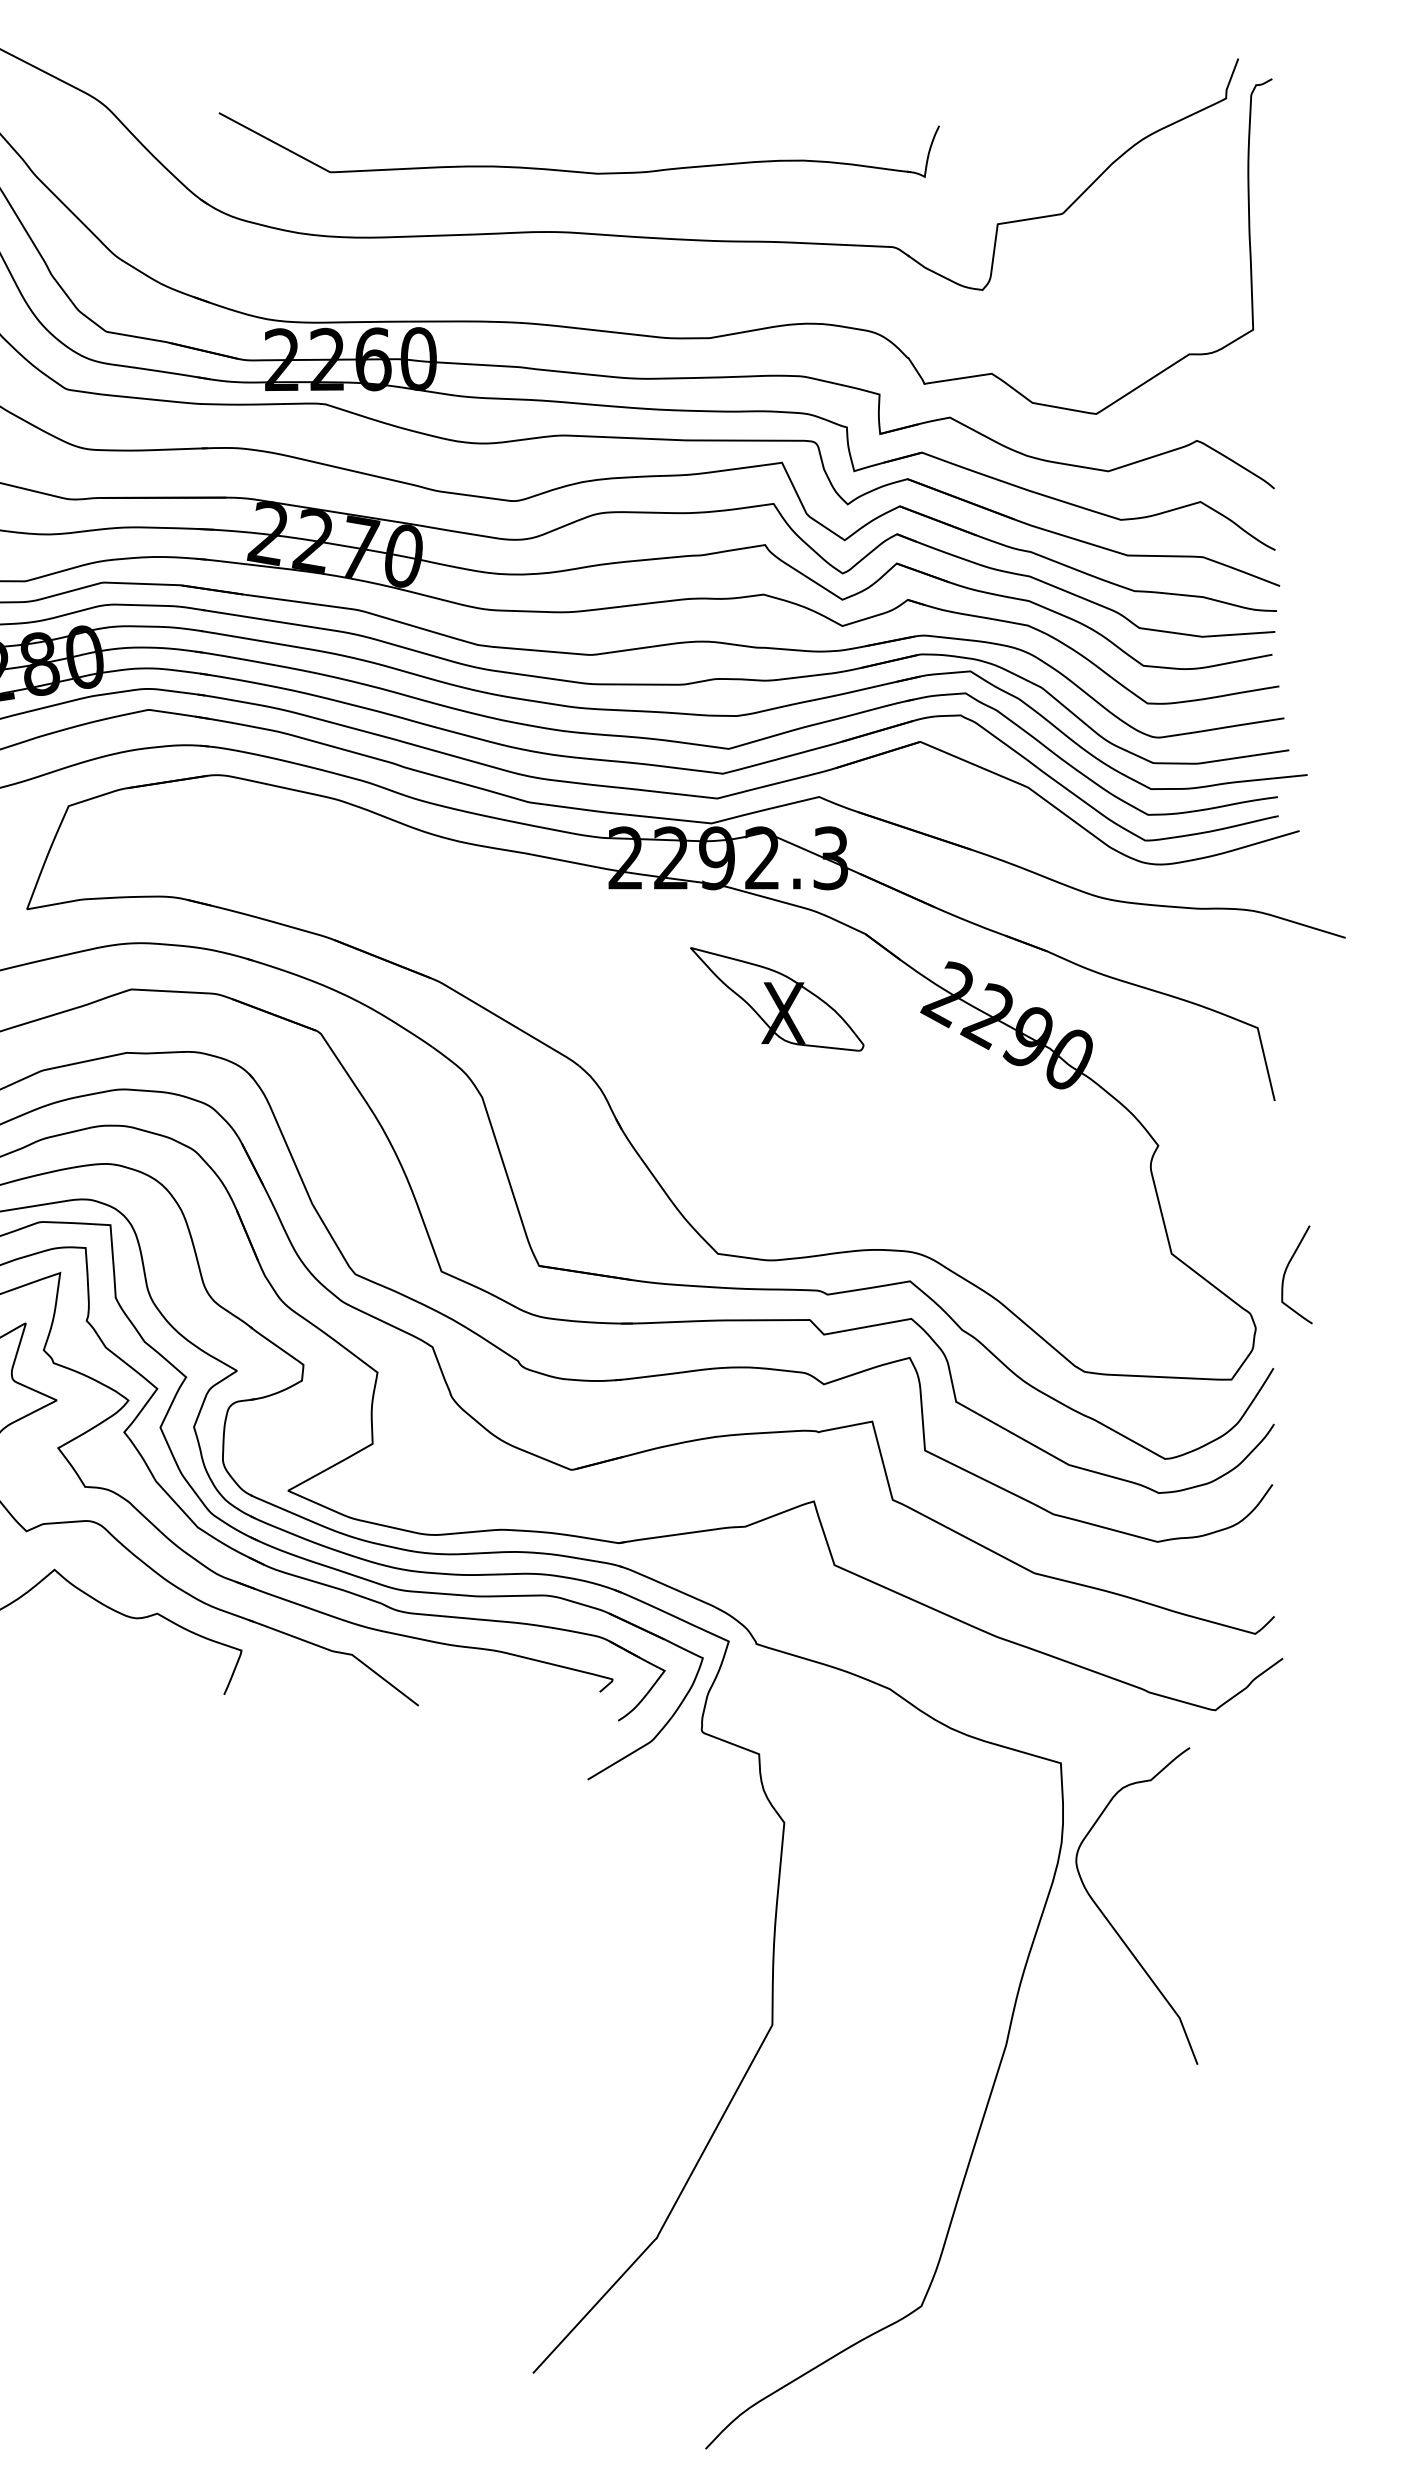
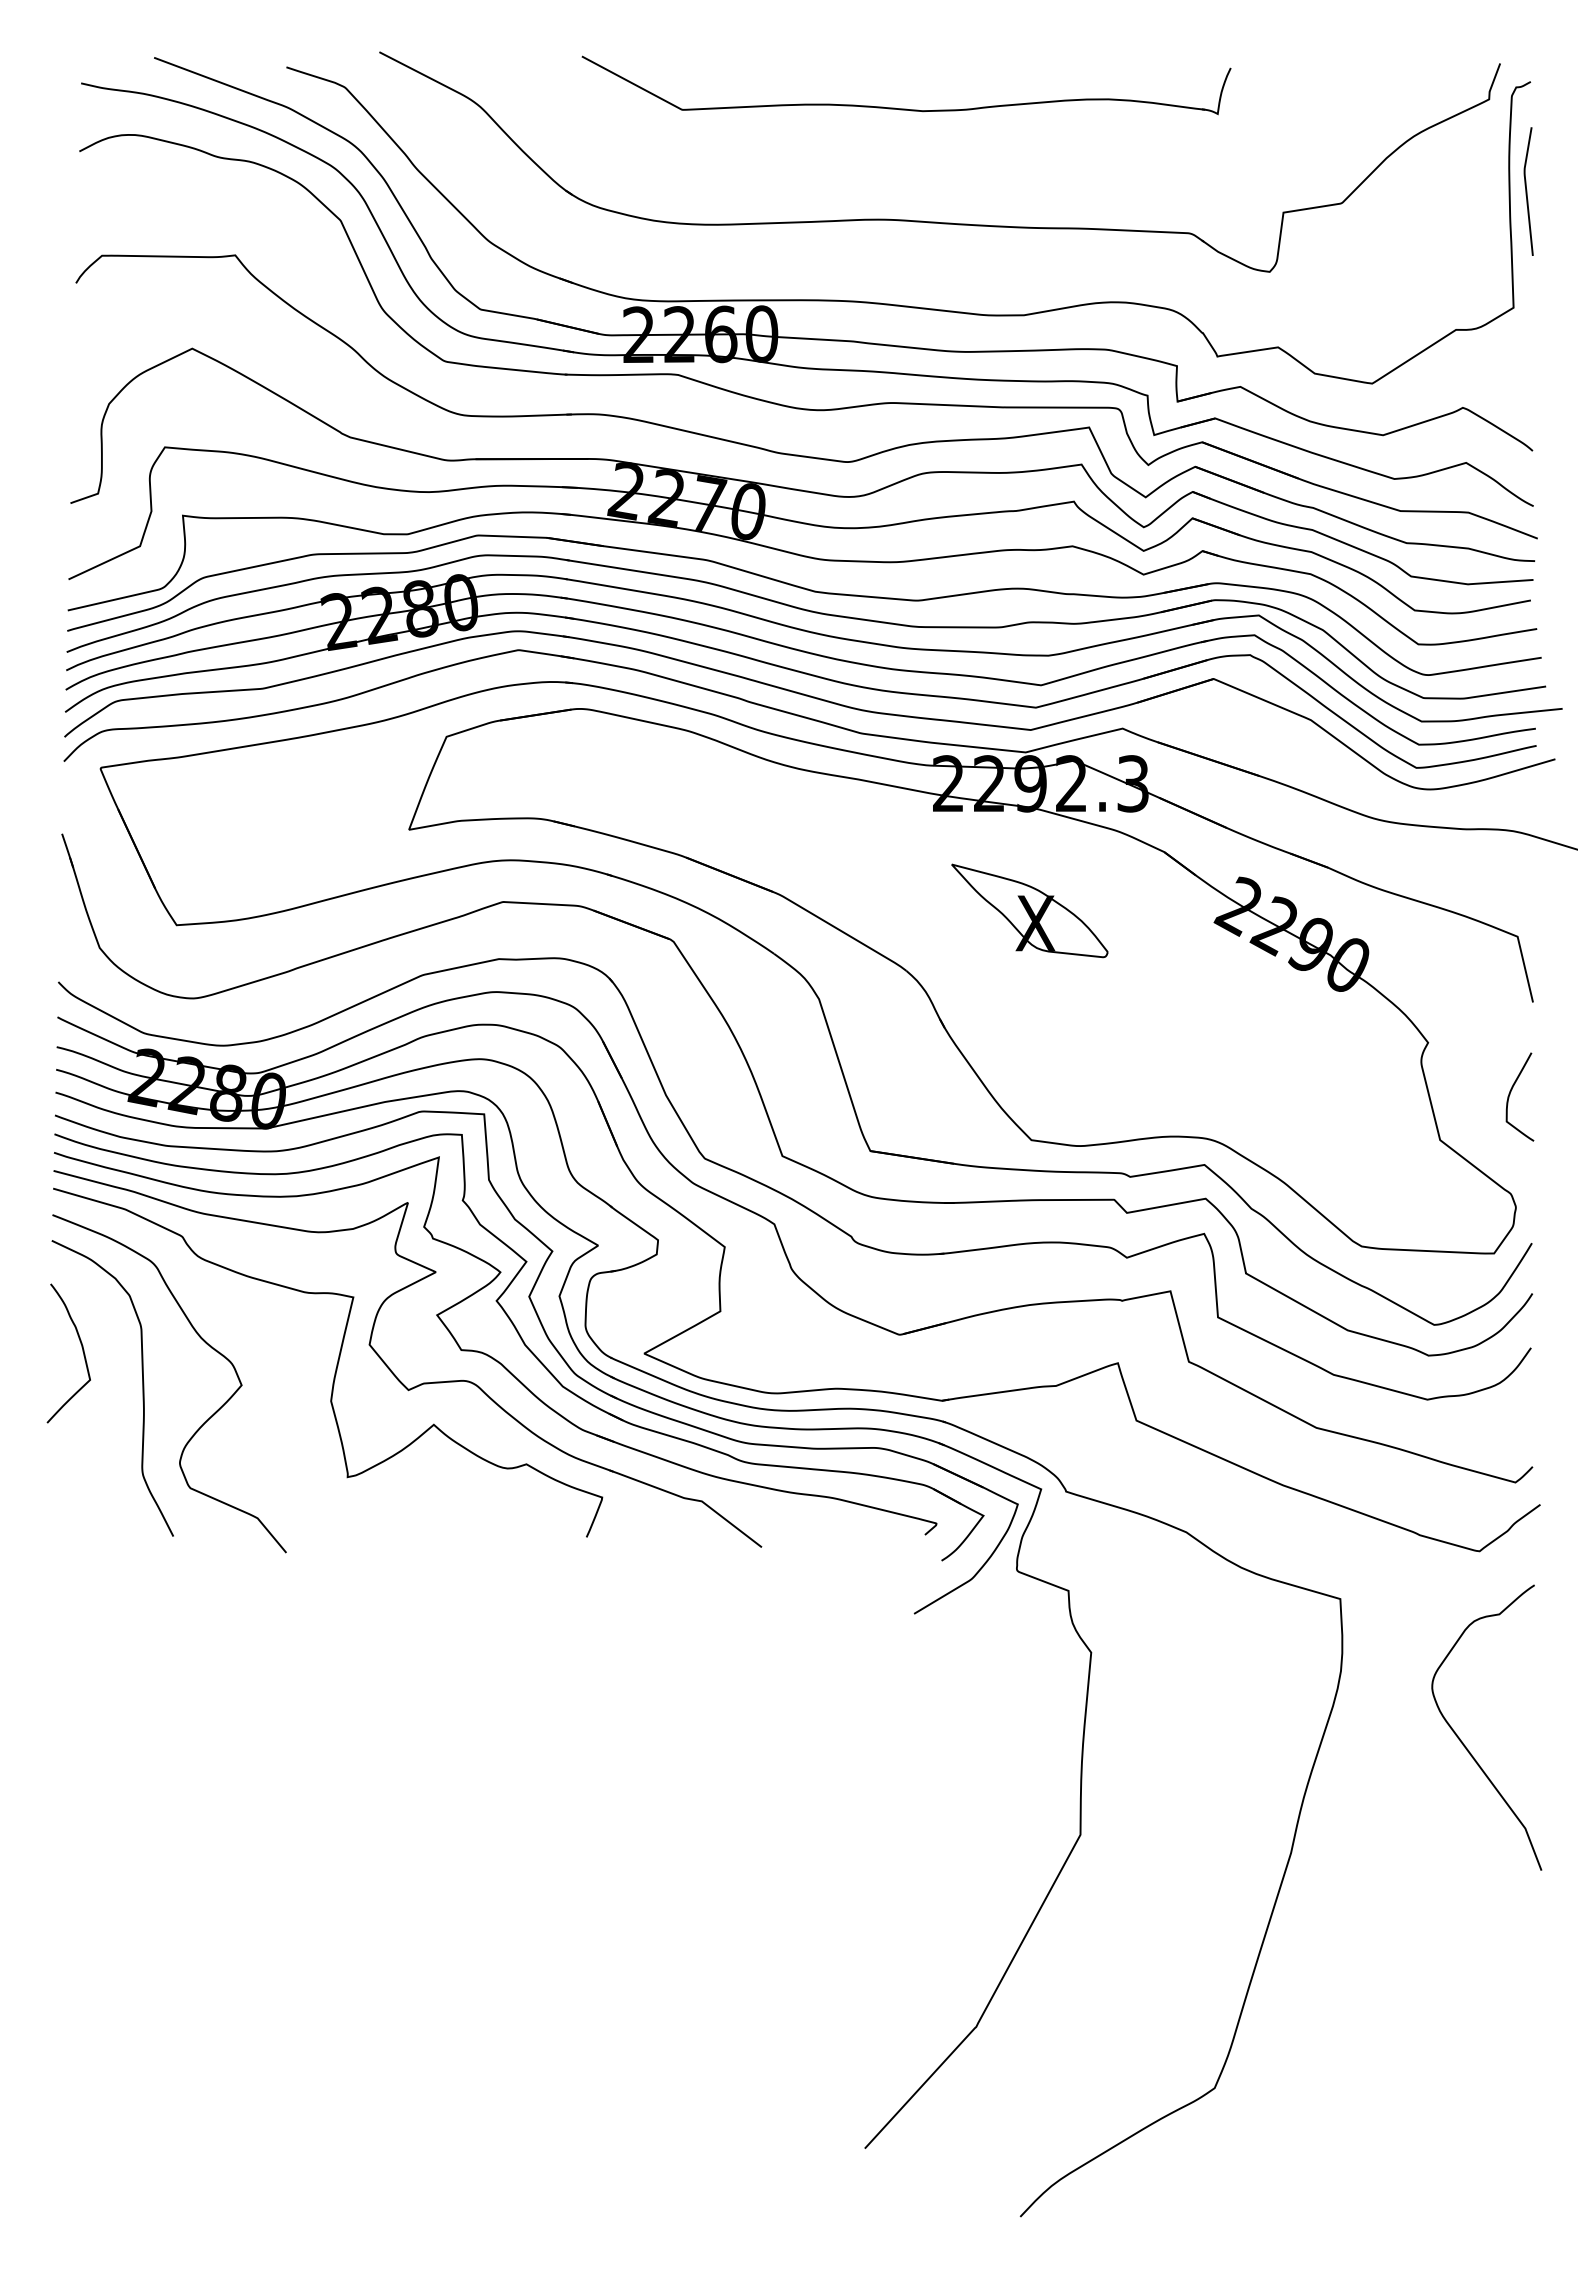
part: (579, 170) -> (906, 108), moved
curve: (1268, 200) -> (1527, 191), added
part: (776, 998) -> (1029, 910), moved
curve: (1287, 1269) -> (1511, 1092), moved
curve: (1110, 1922) -> (1463, 1742), moved

